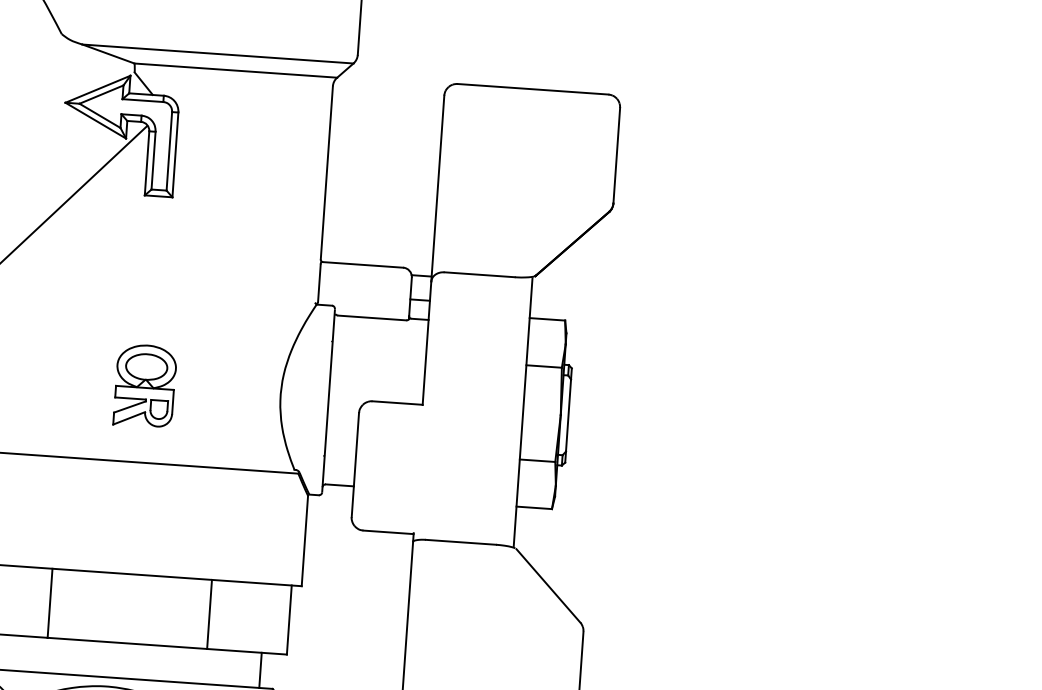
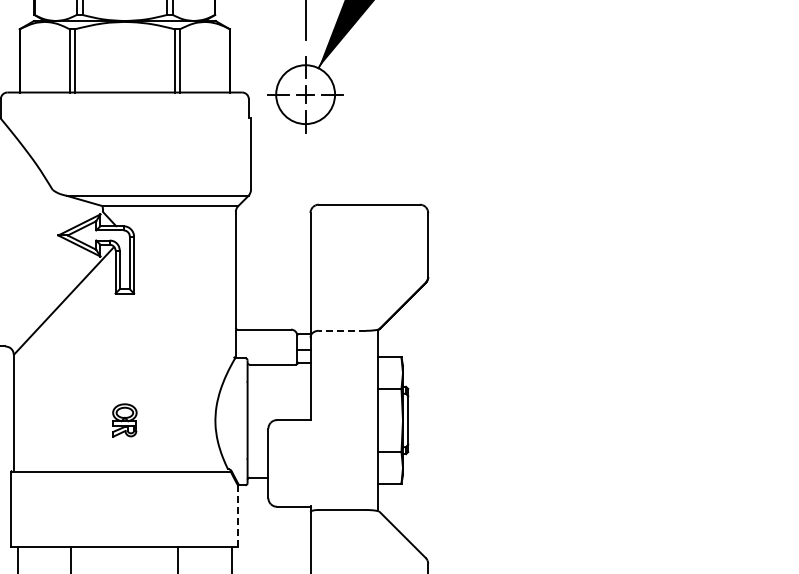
line: (478, 274) -> (341, 330), solid -> dashed
part: (144, 385) -> (124, 420), size x0.6
line: (305, 539) -> (238, 515), solid -> dashed

